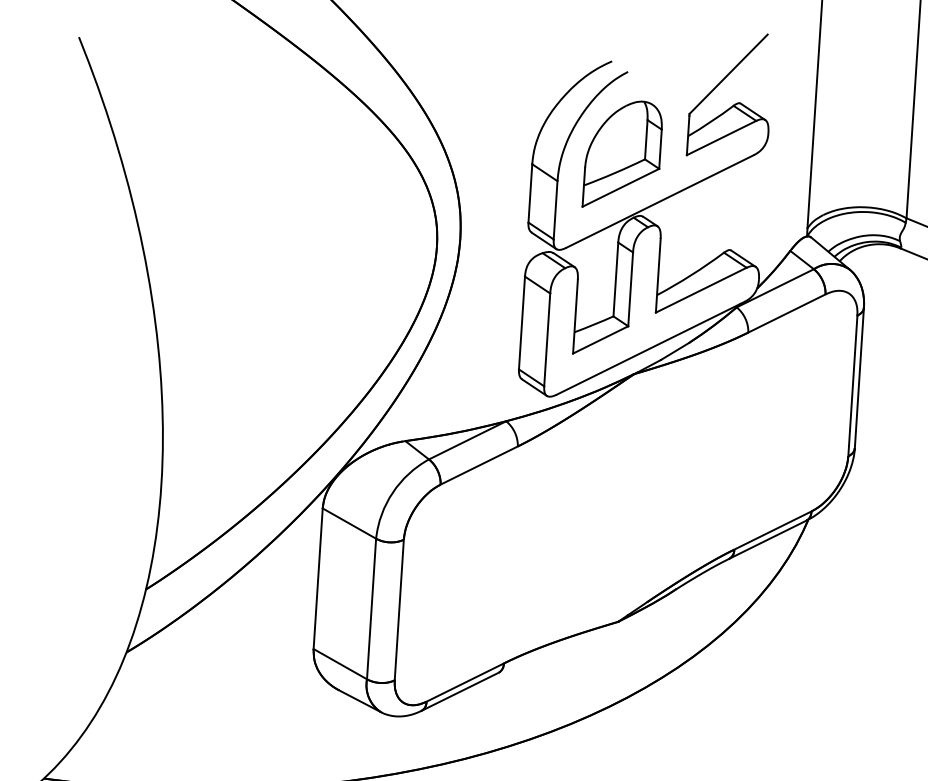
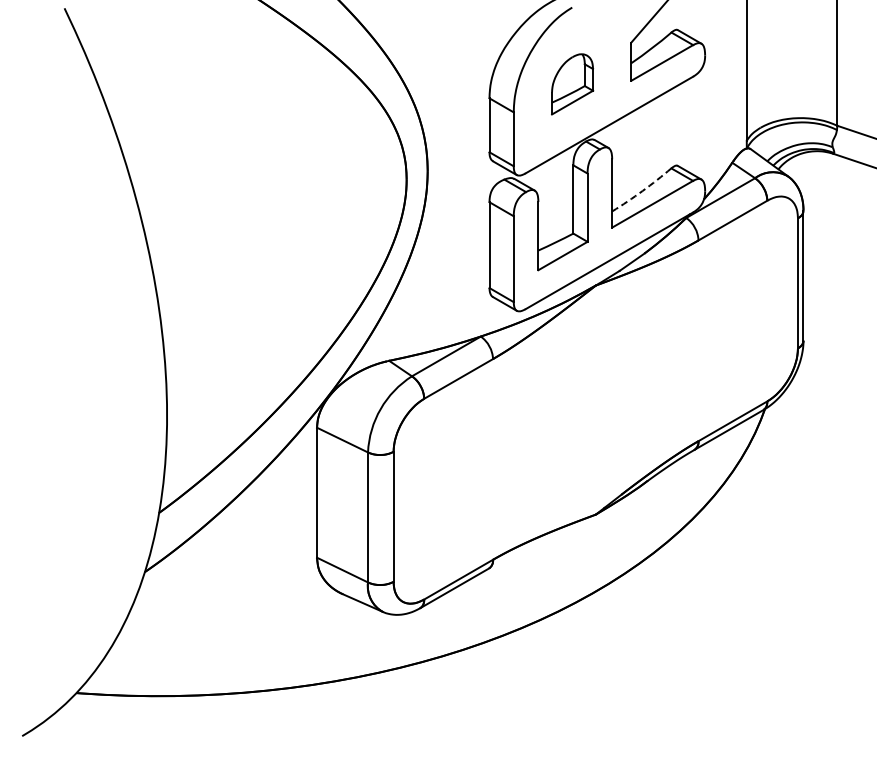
part: (622, 155) -> (572, 84), size x0.6
arc: (691, 275) -> (642, 191), solid -> dashed

